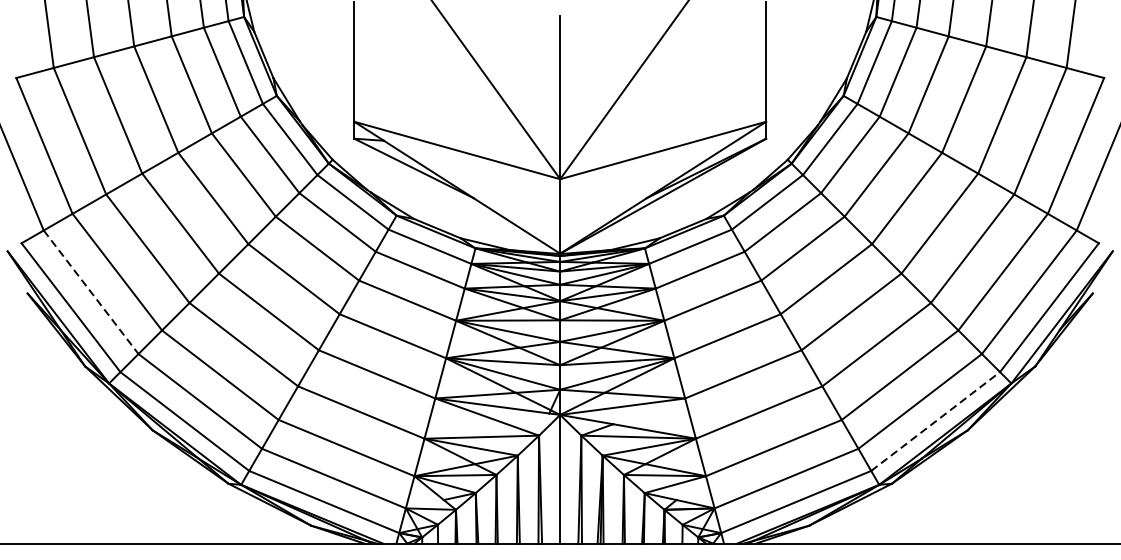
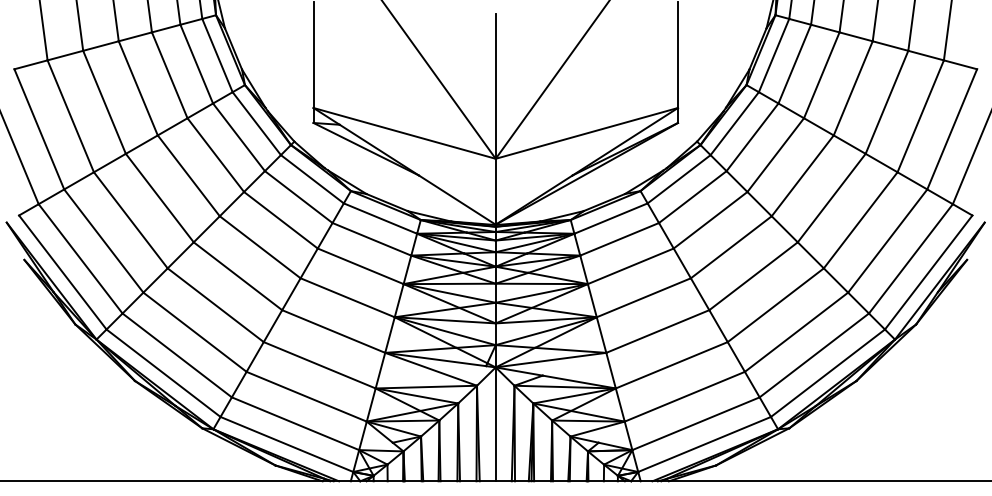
line: (90, 291) -> (80, 258), dashed -> solid
line: (935, 421) -> (827, 373), dashed -> solid

